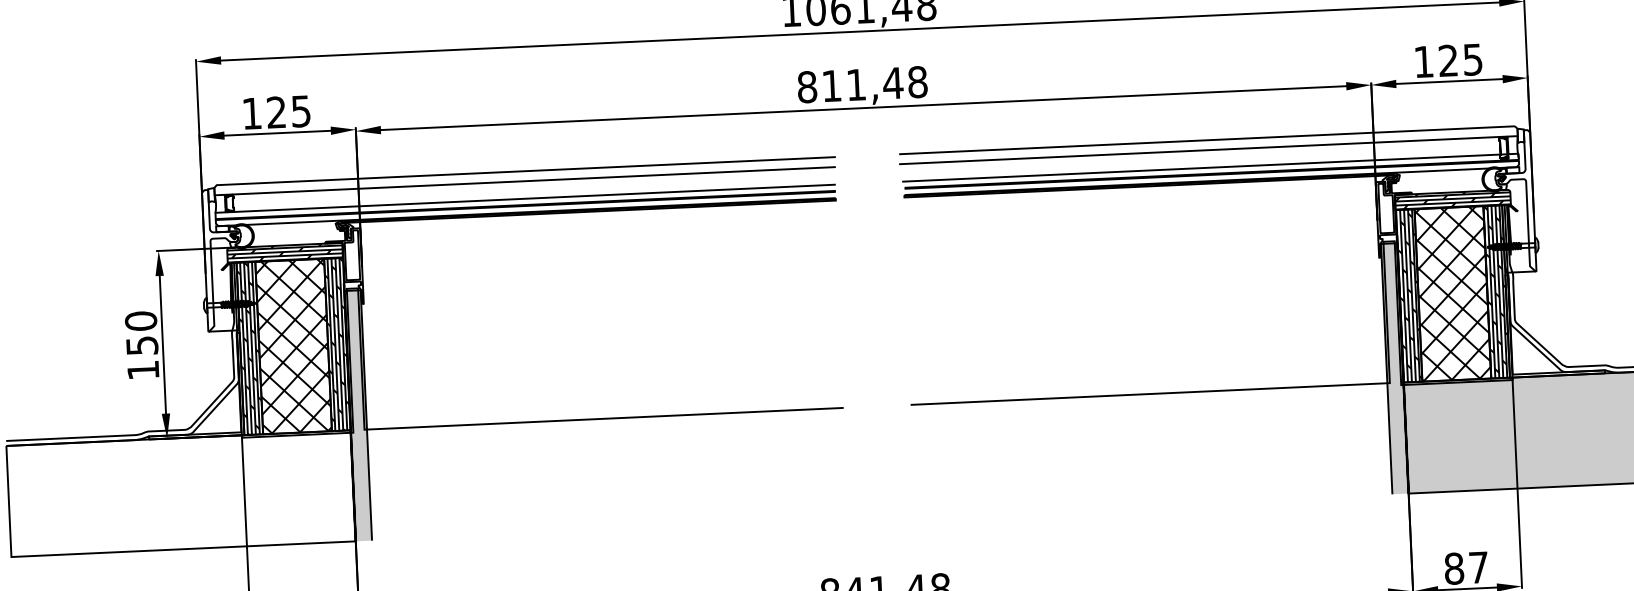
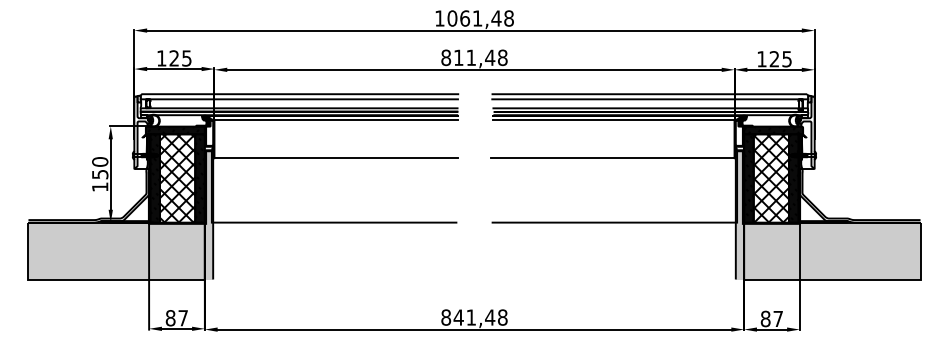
line: (1141, 192) -> (614, 119), added
line: (596, 217) -> (335, 119), added
line: (1140, 268) -> (612, 158), added
line: (602, 293) -> (336, 158), added
fill: (180, 492) -> (116, 250), added

